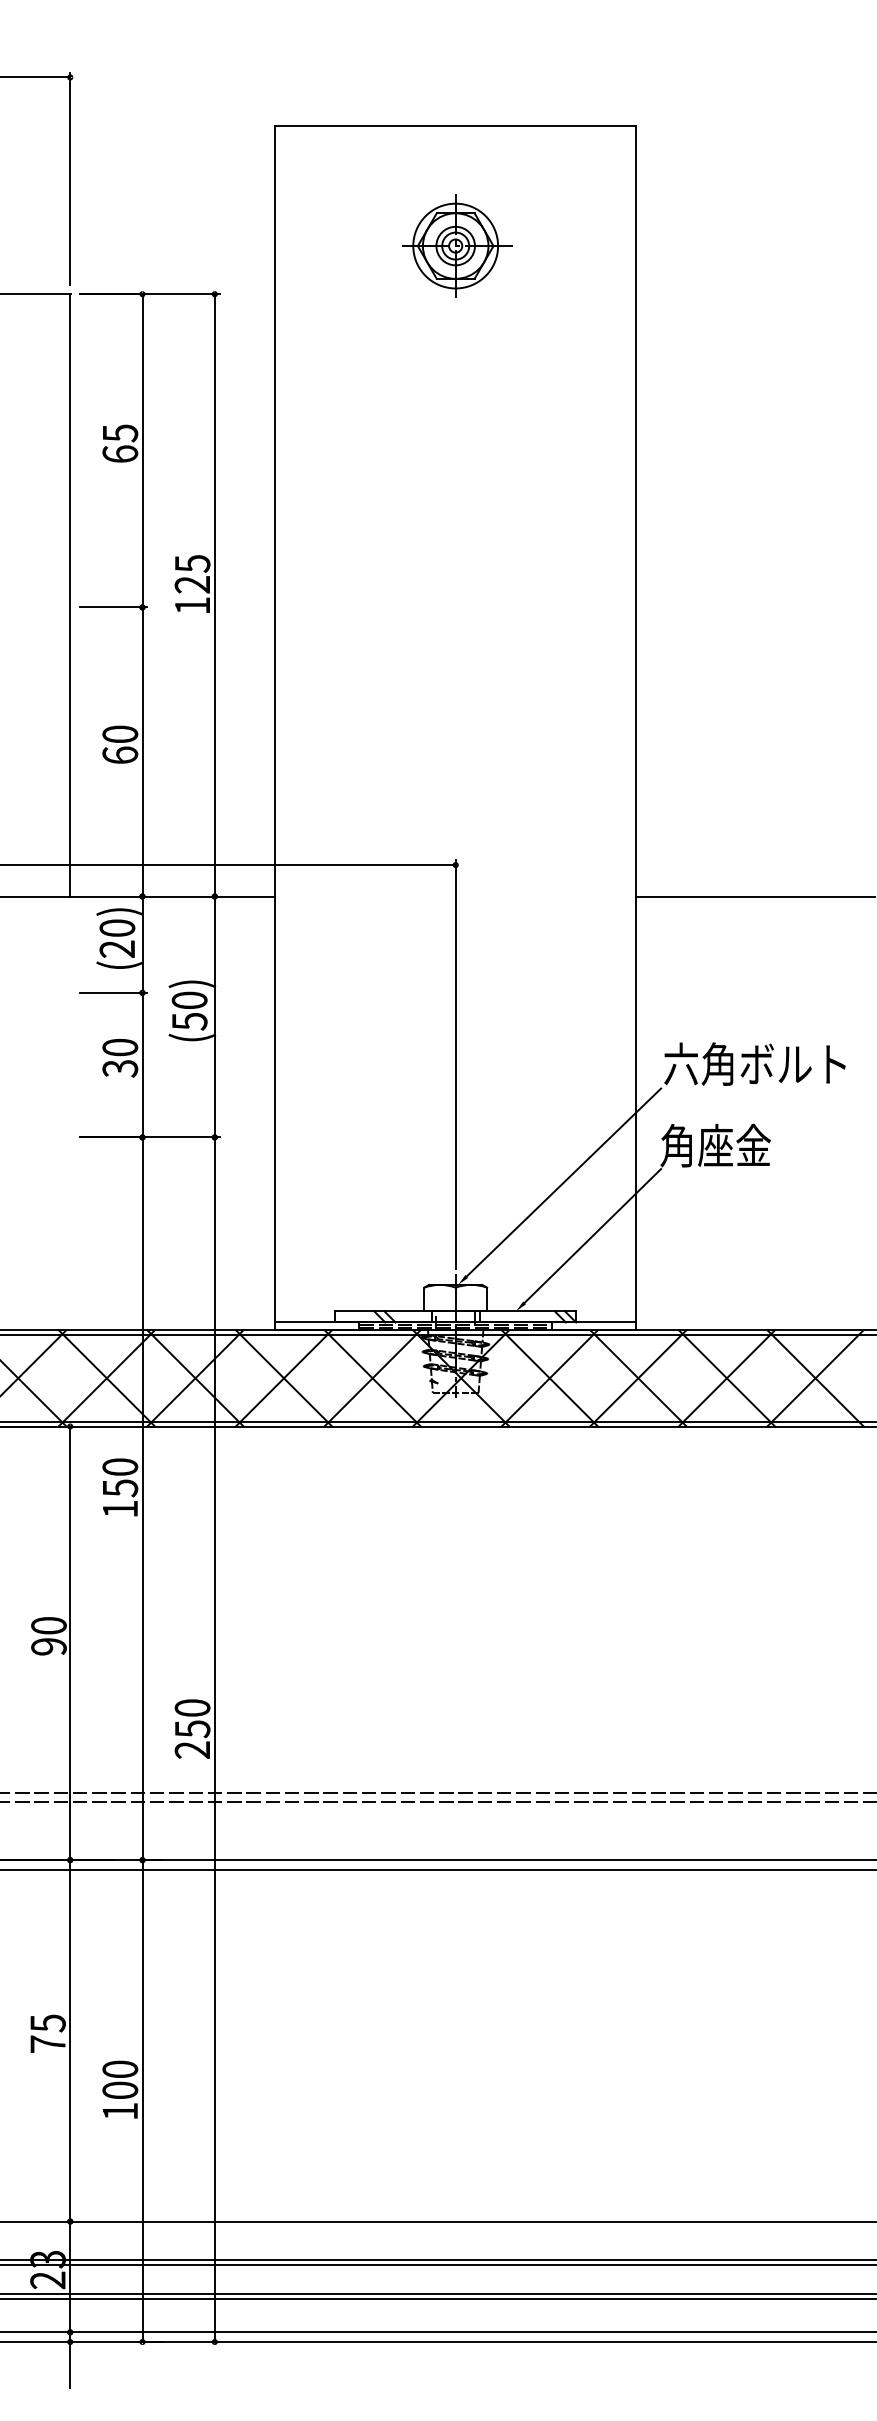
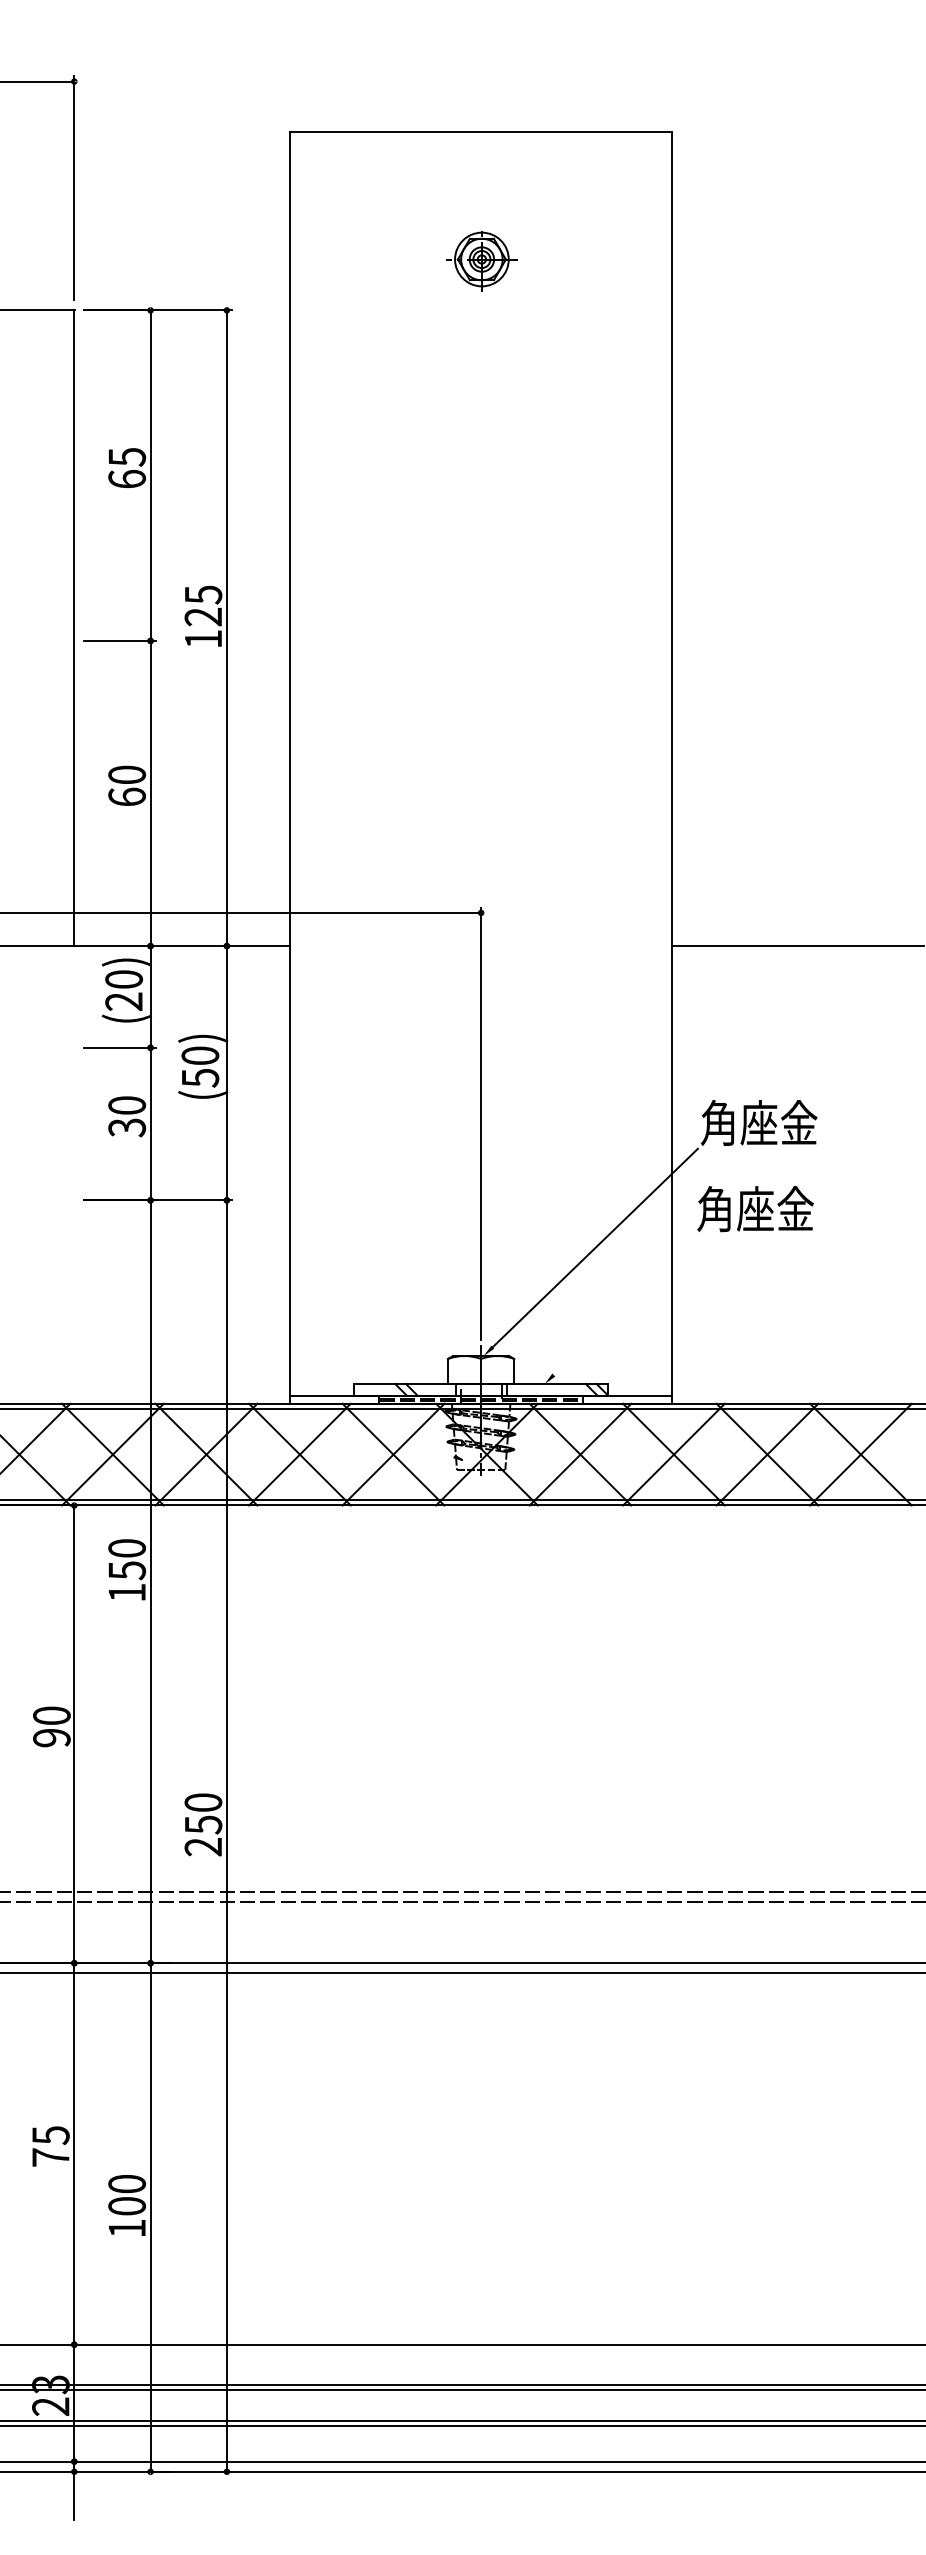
part: (457, 245) -> (483, 258), size x0.6
text: (754, 1063) -> (796, 1122), 六角ボルト -> 角座金
line: (592, 1235) -> (625, 1303), removed

